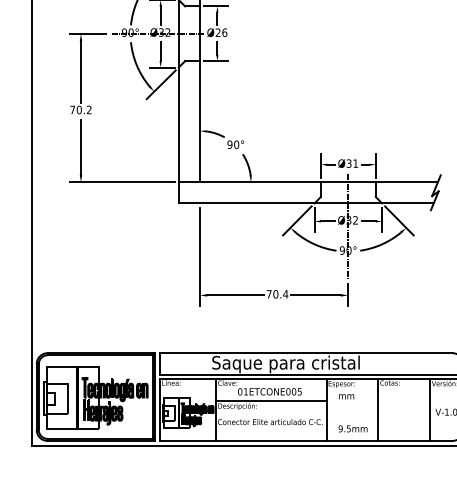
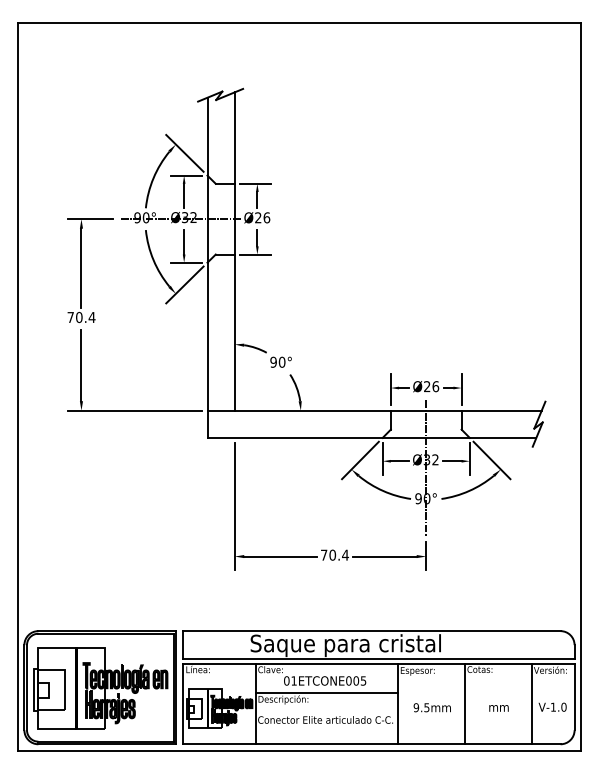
text: (88, 109) -> (91, 316), 70.2 -> 70.4
text: (352, 163) -> (431, 386), Ø31 -> Ø26
text: (346, 396) -> (498, 708), moved
text: (352, 428) -> (431, 707), moved

